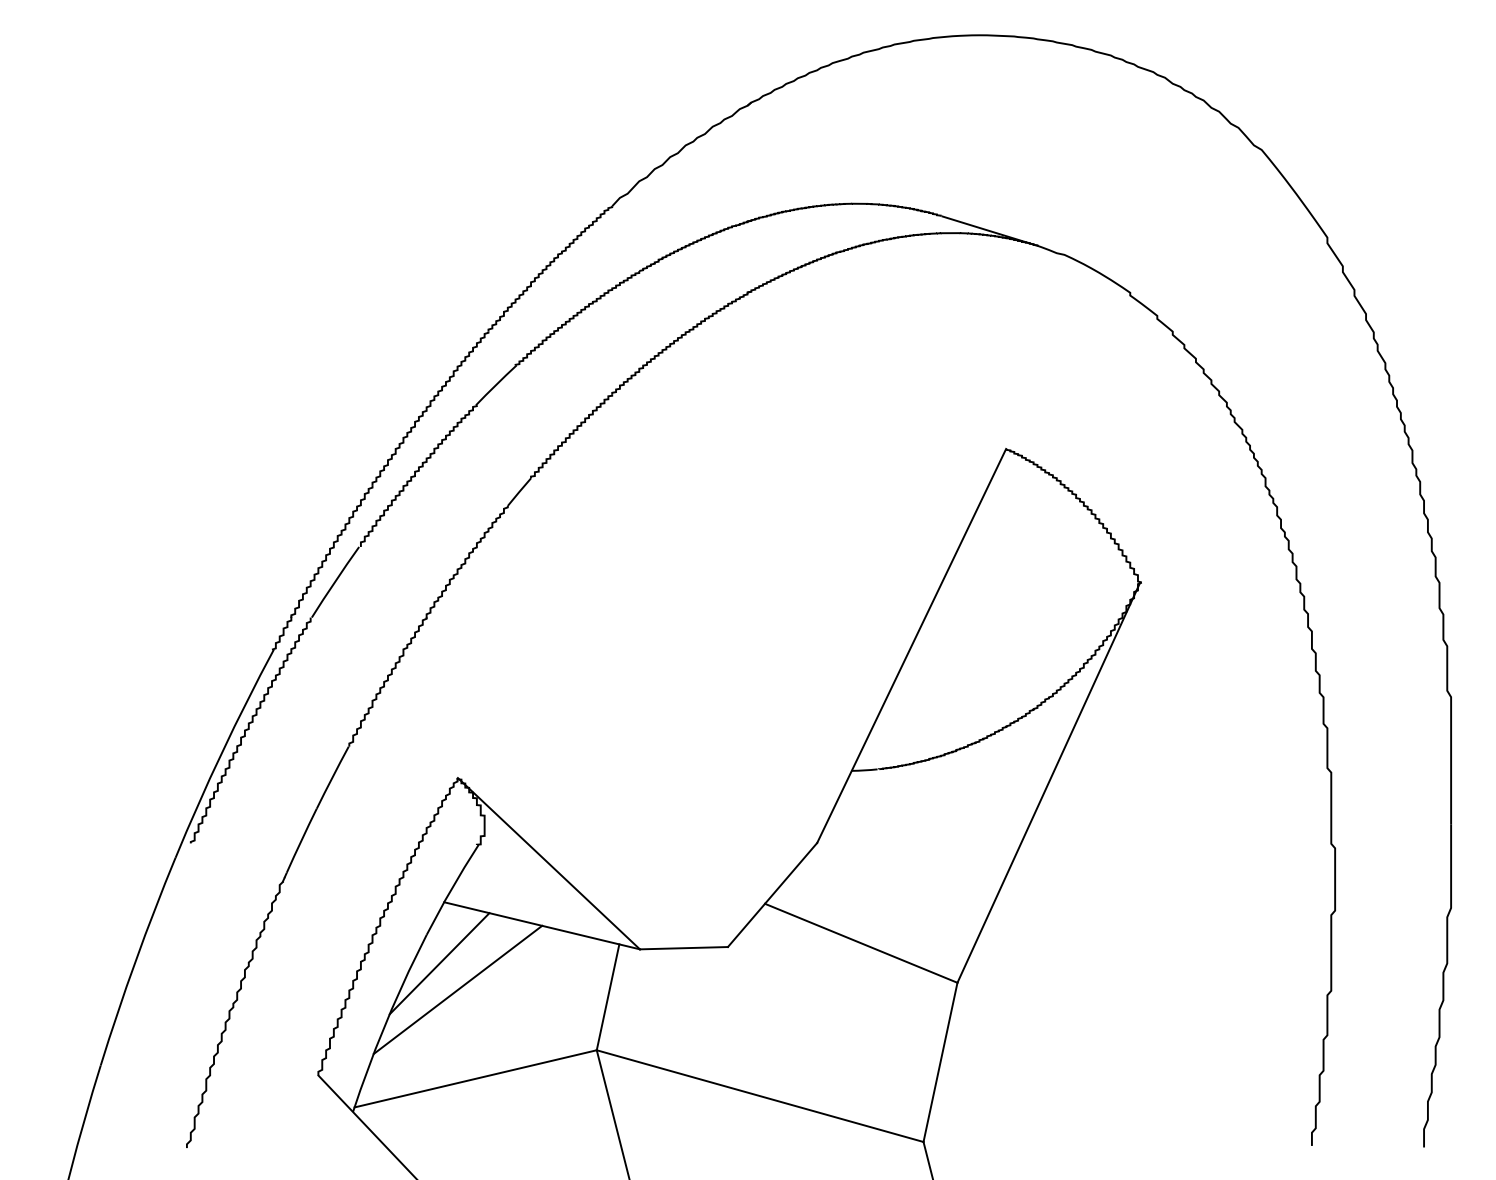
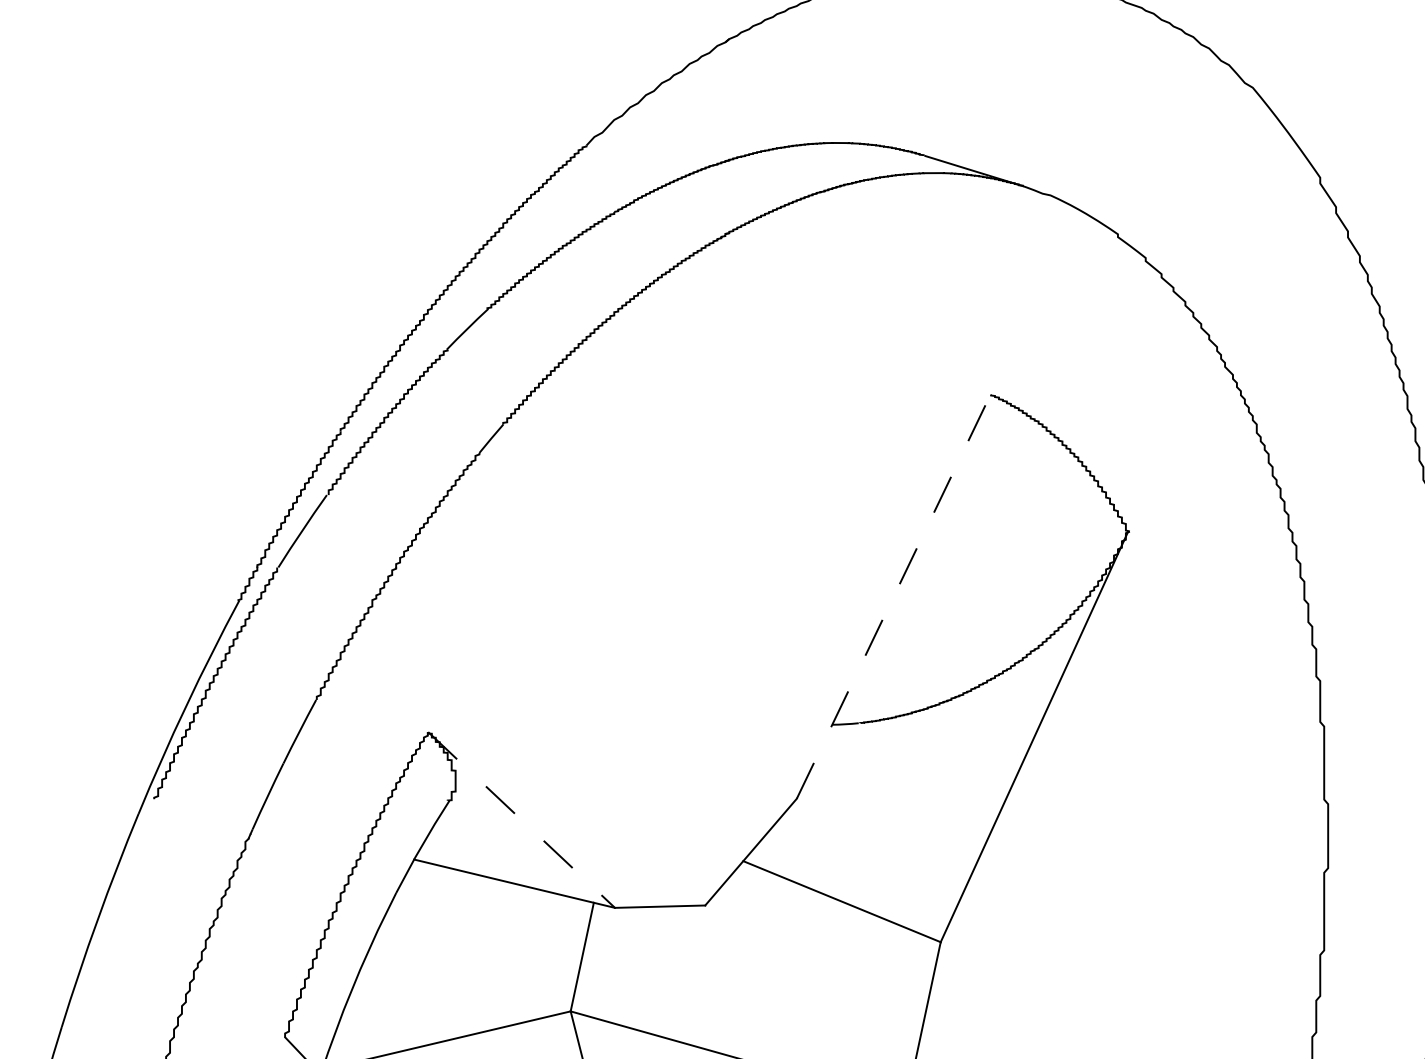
line: (911, 645) -> (893, 596), solid -> dashed
line: (548, 863) -> (521, 819), solid -> dashed
line: (439, 963) -> (409, 922), removed
line: (457, 989) -> (427, 949), removed

